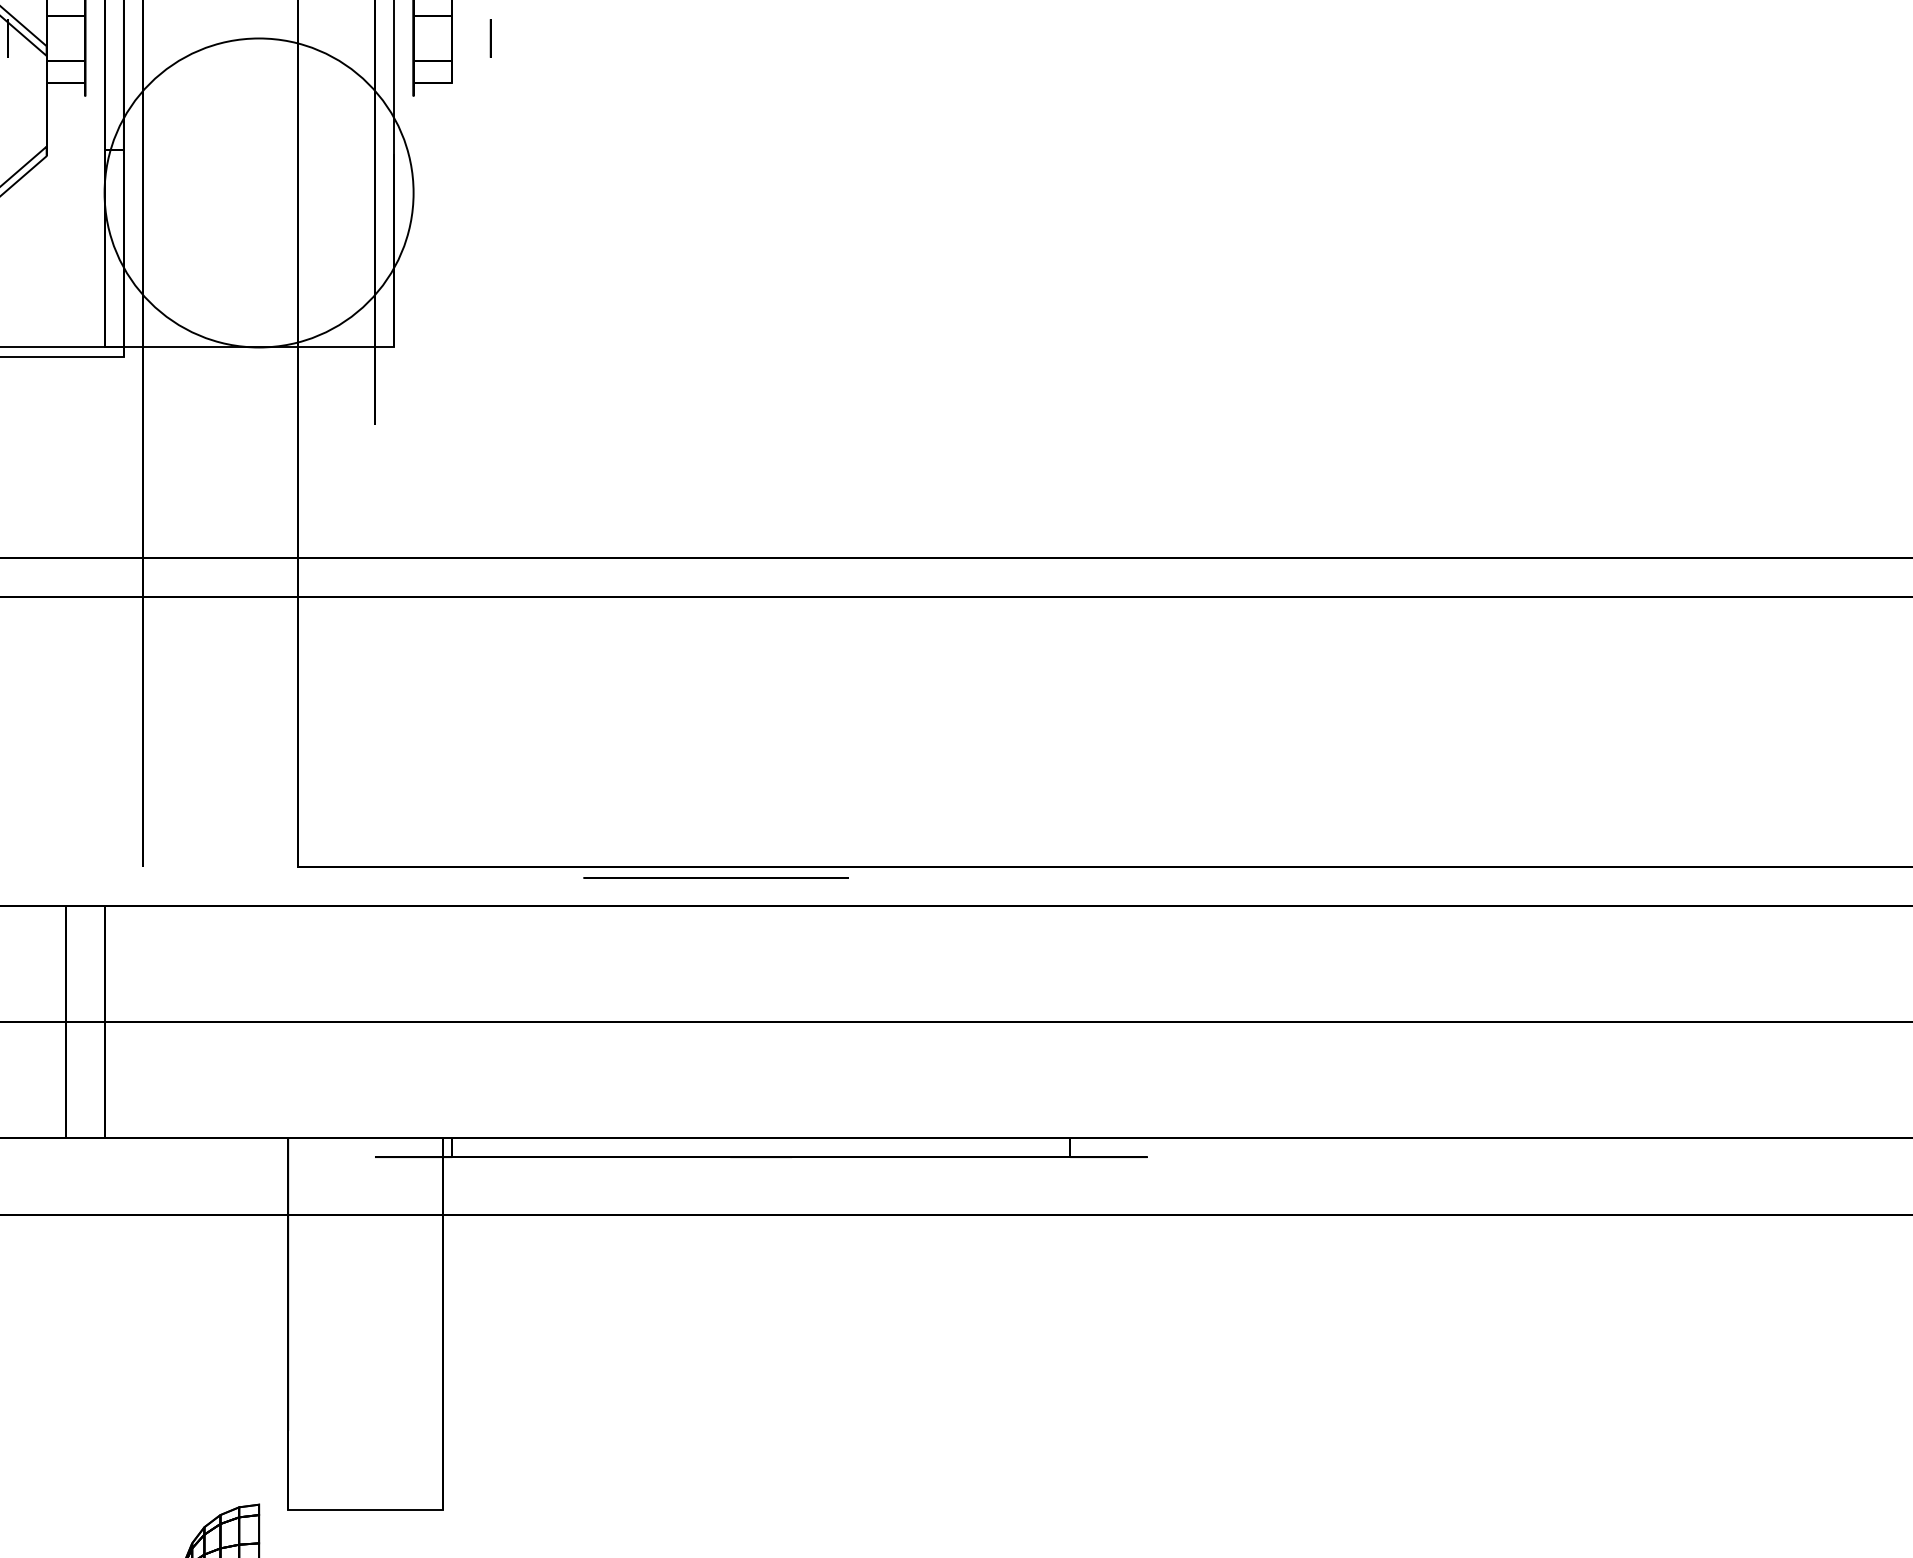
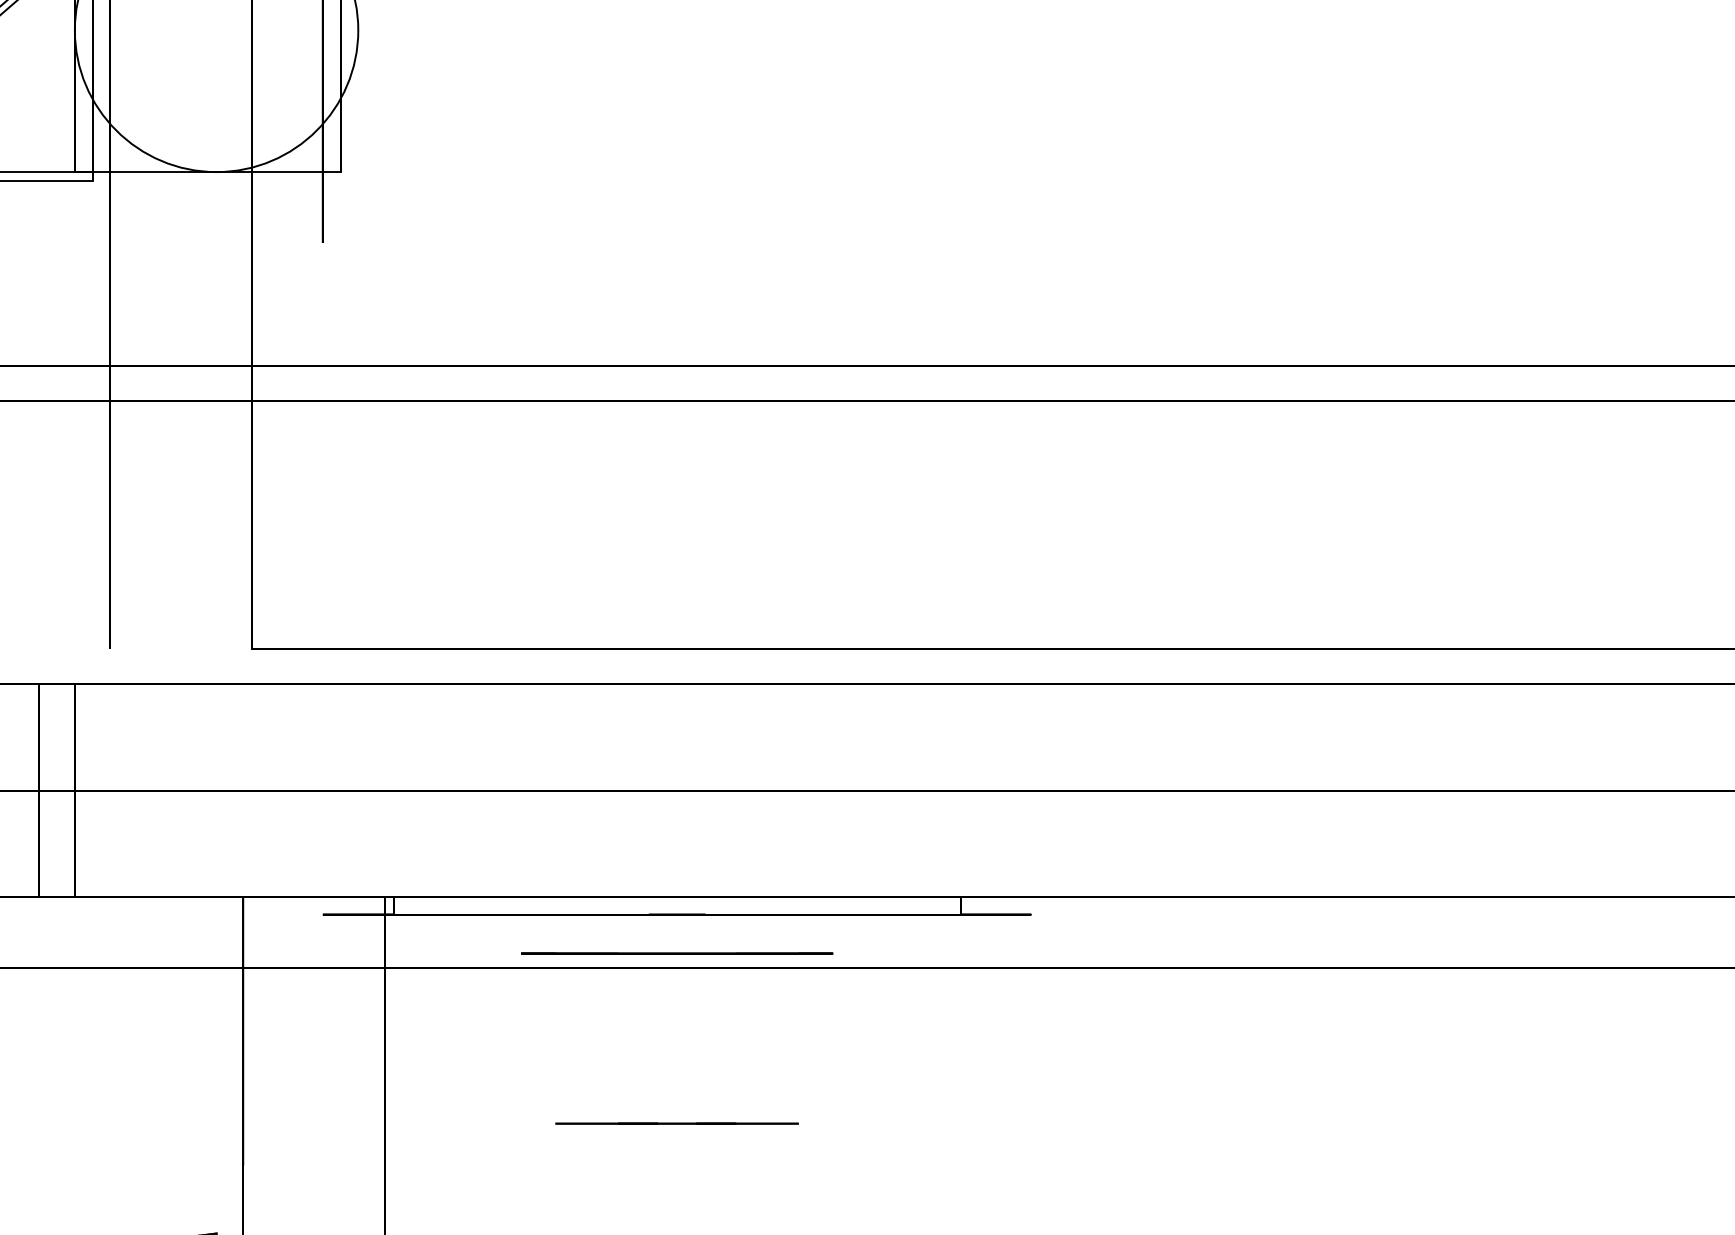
line: (715, 877) -> (676, 1123), moved
line: (761, 1199) -> (677, 953), added

